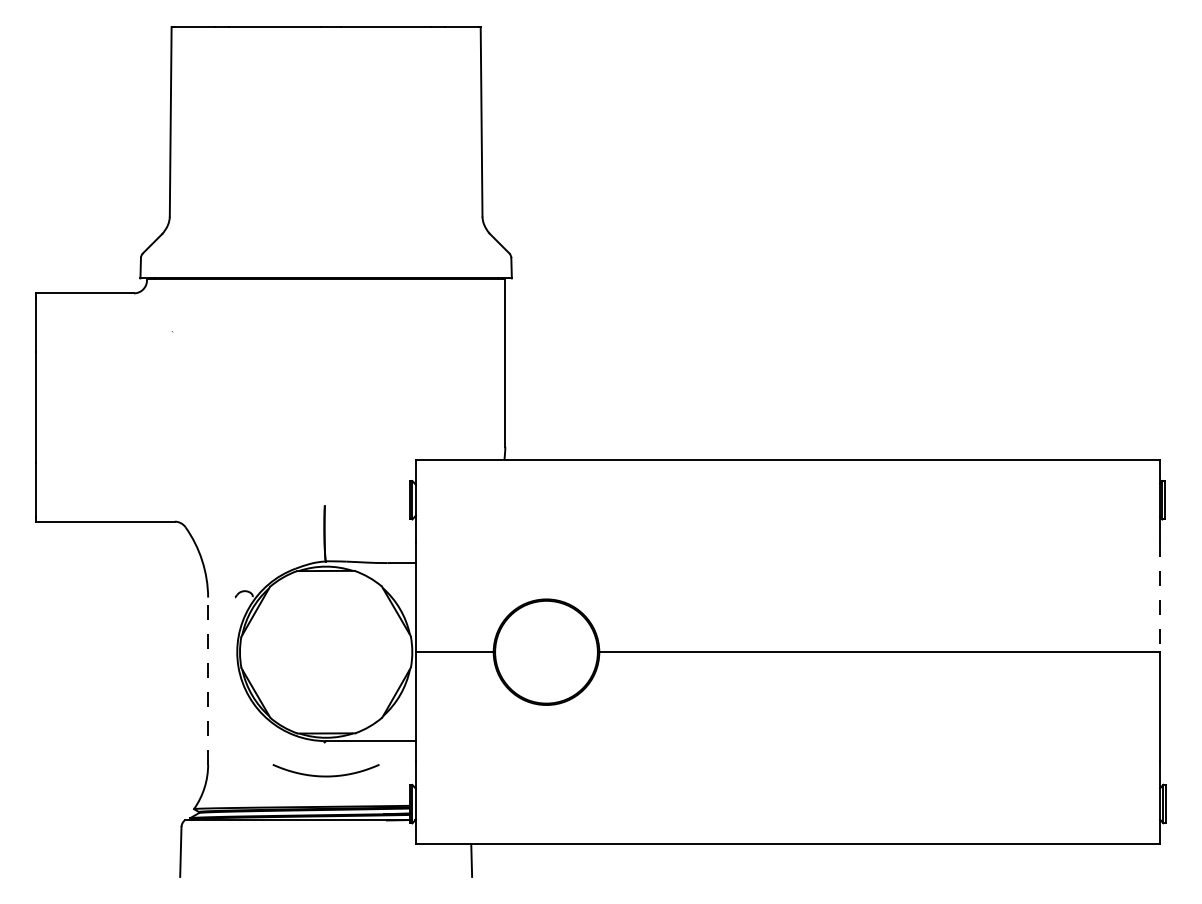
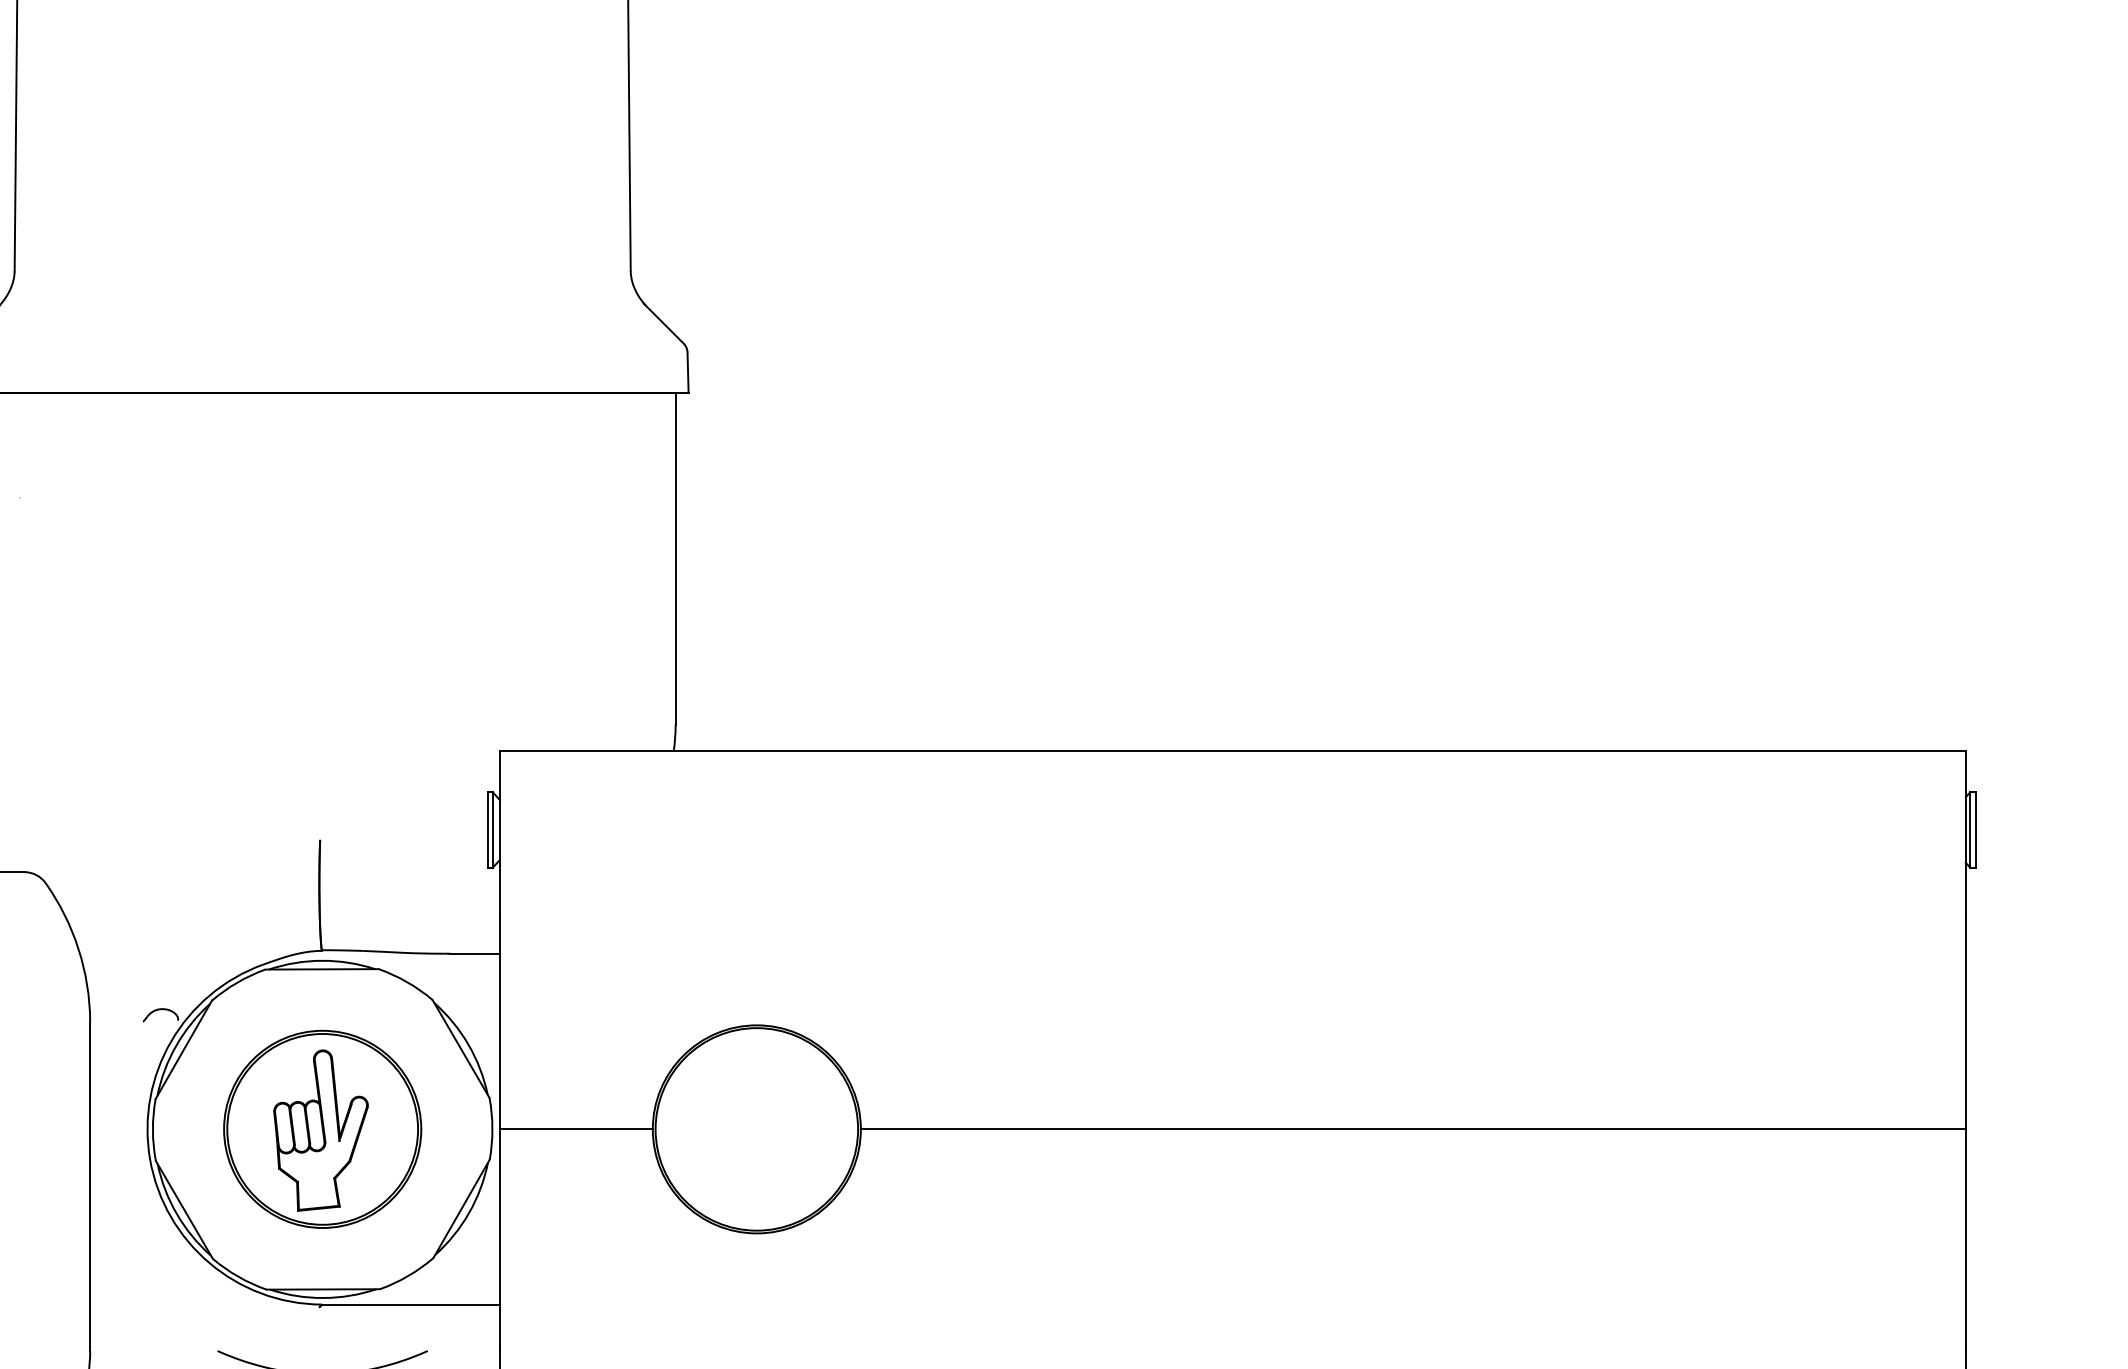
line: (1160, 597) -> (1966, 1021), dashed -> solid
part: (326, 652) -> (323, 1129), added
line: (208, 681) -> (90, 1187), dashed -> solid

